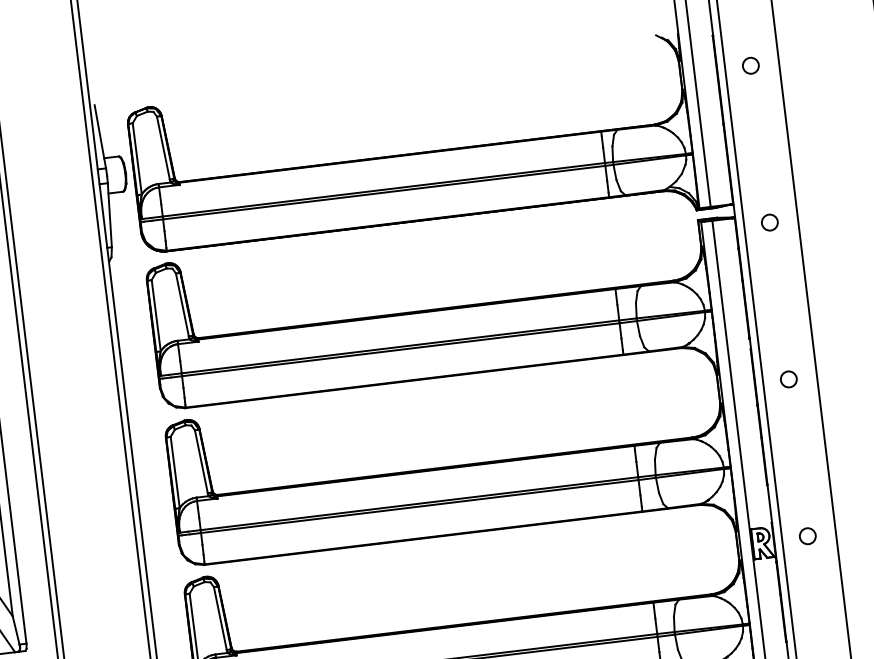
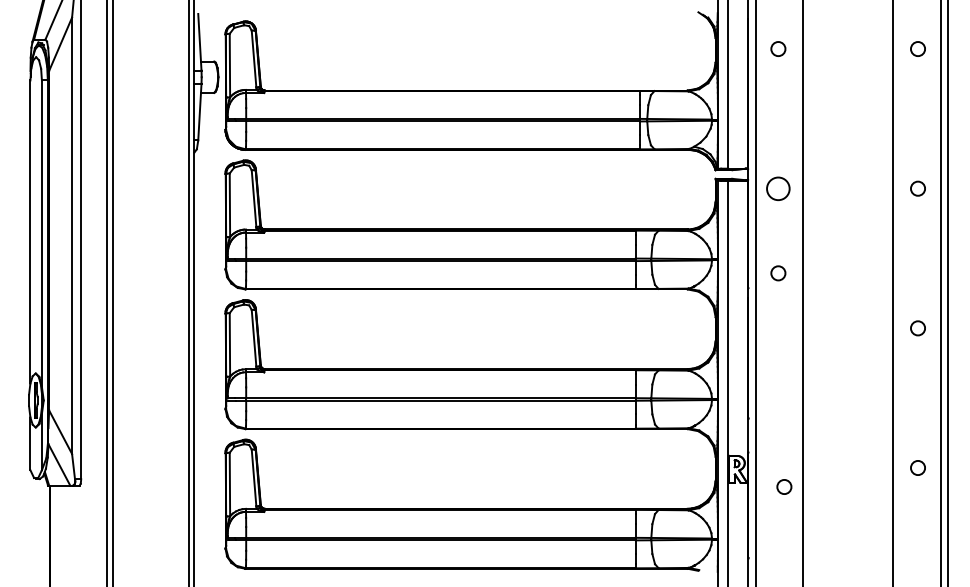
circle: (769, 222) -> (778, 188), size x1.6
circle: (788, 379) -> (778, 273), moved
circle: (807, 535) -> (784, 486), moved

